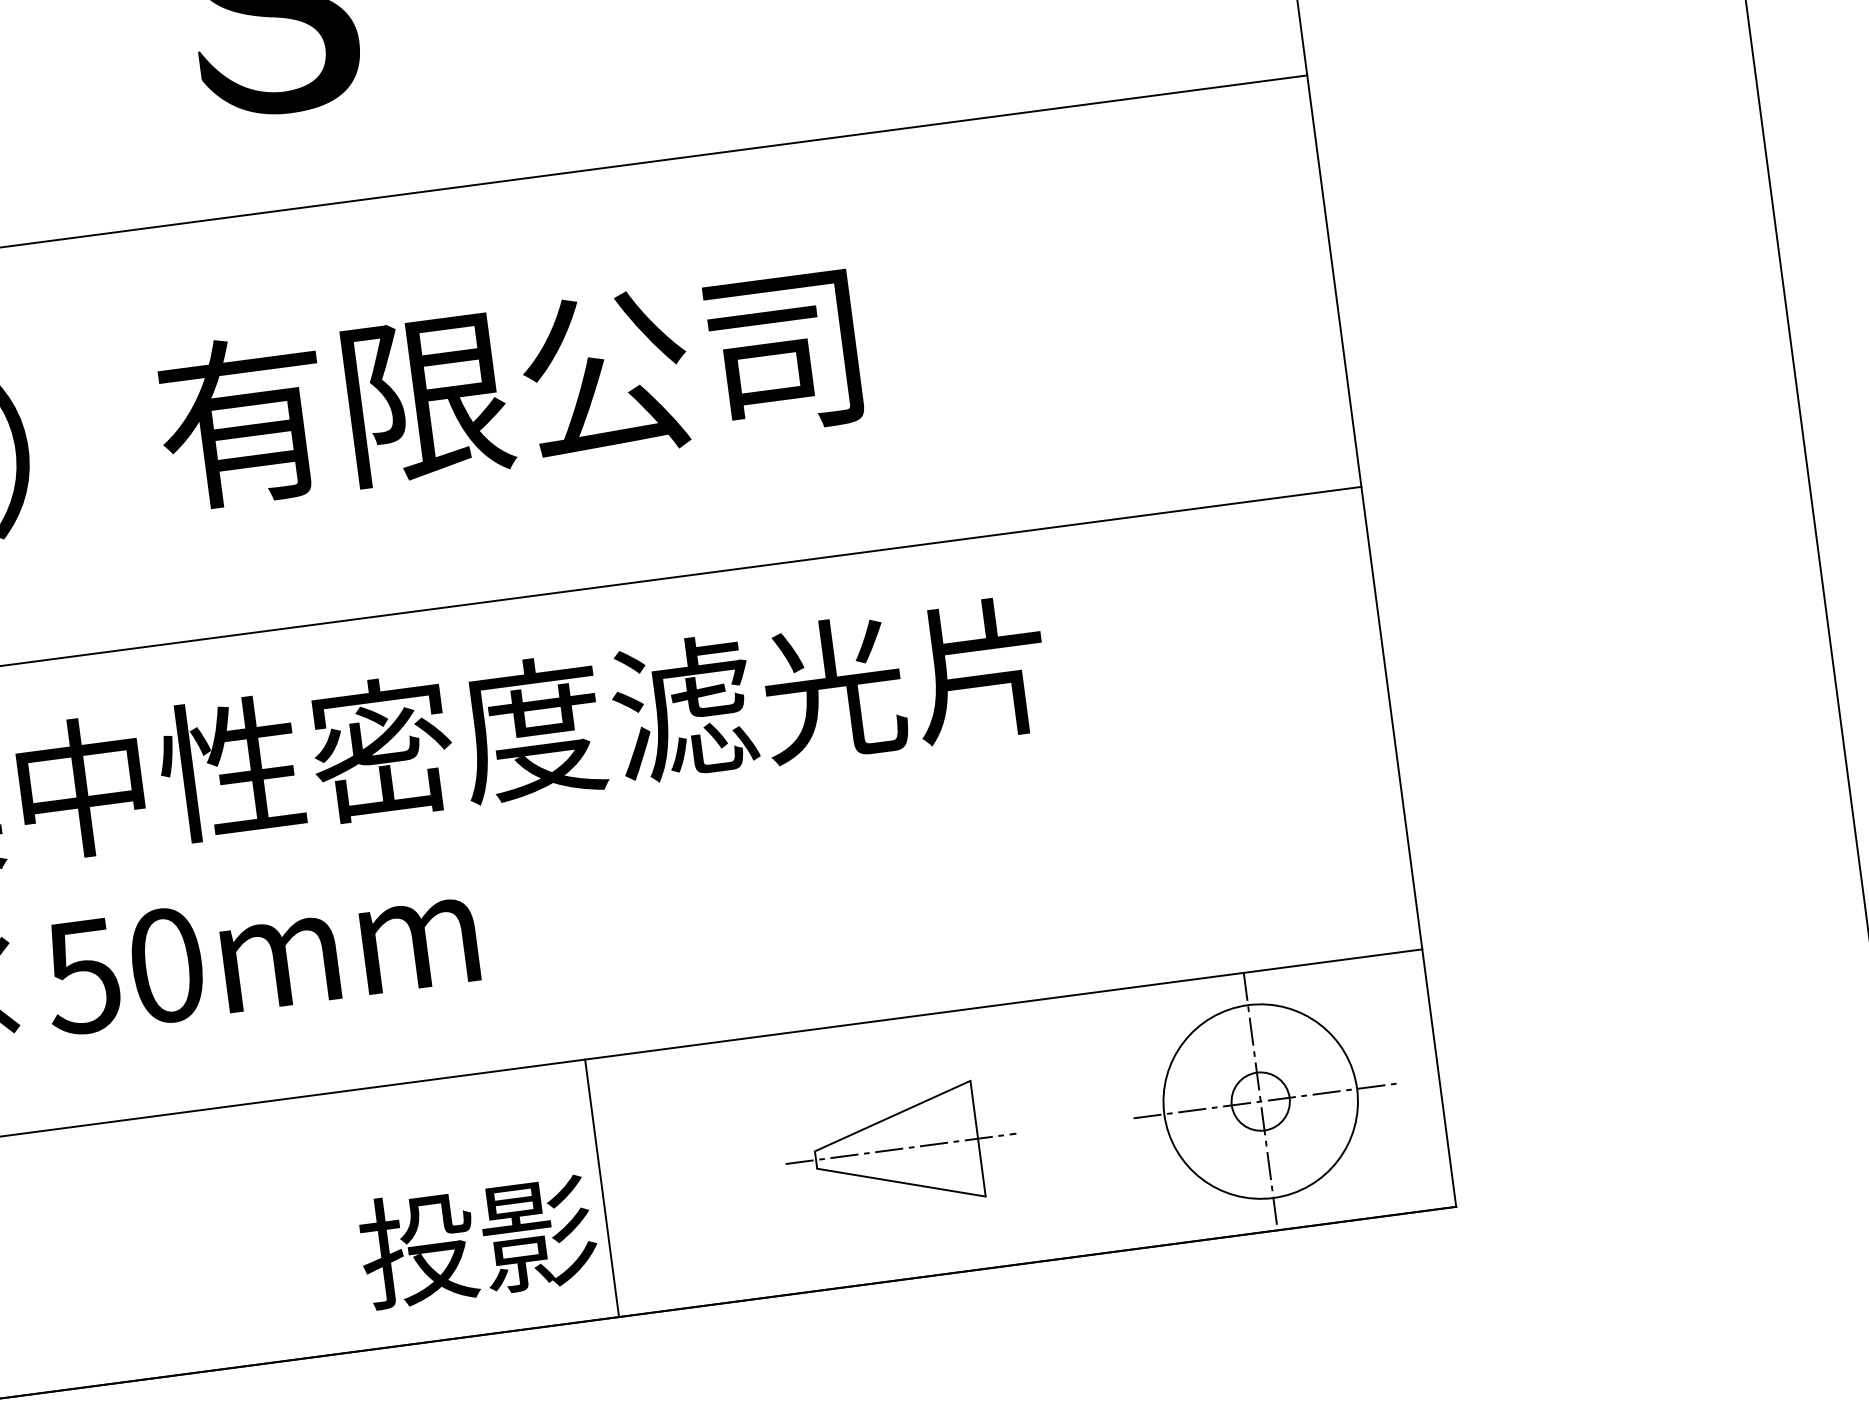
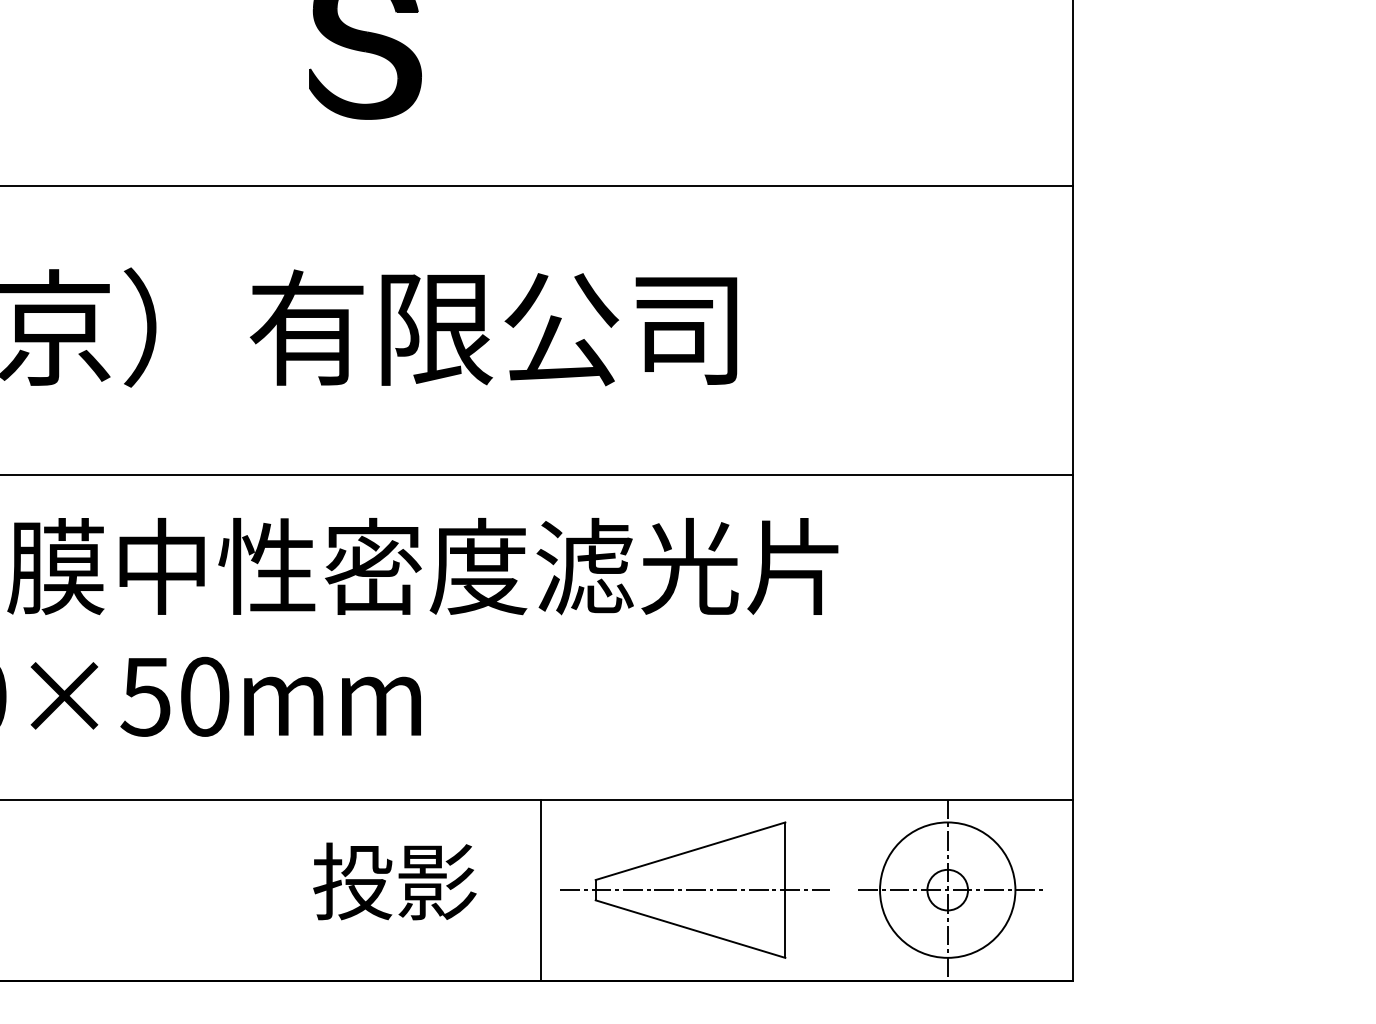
part: (900, 1148) -> (694, 889), size x1.67
line: (602, 1187) -> (541, 889), moved
text: (477, 1241) -> (394, 881), moved

